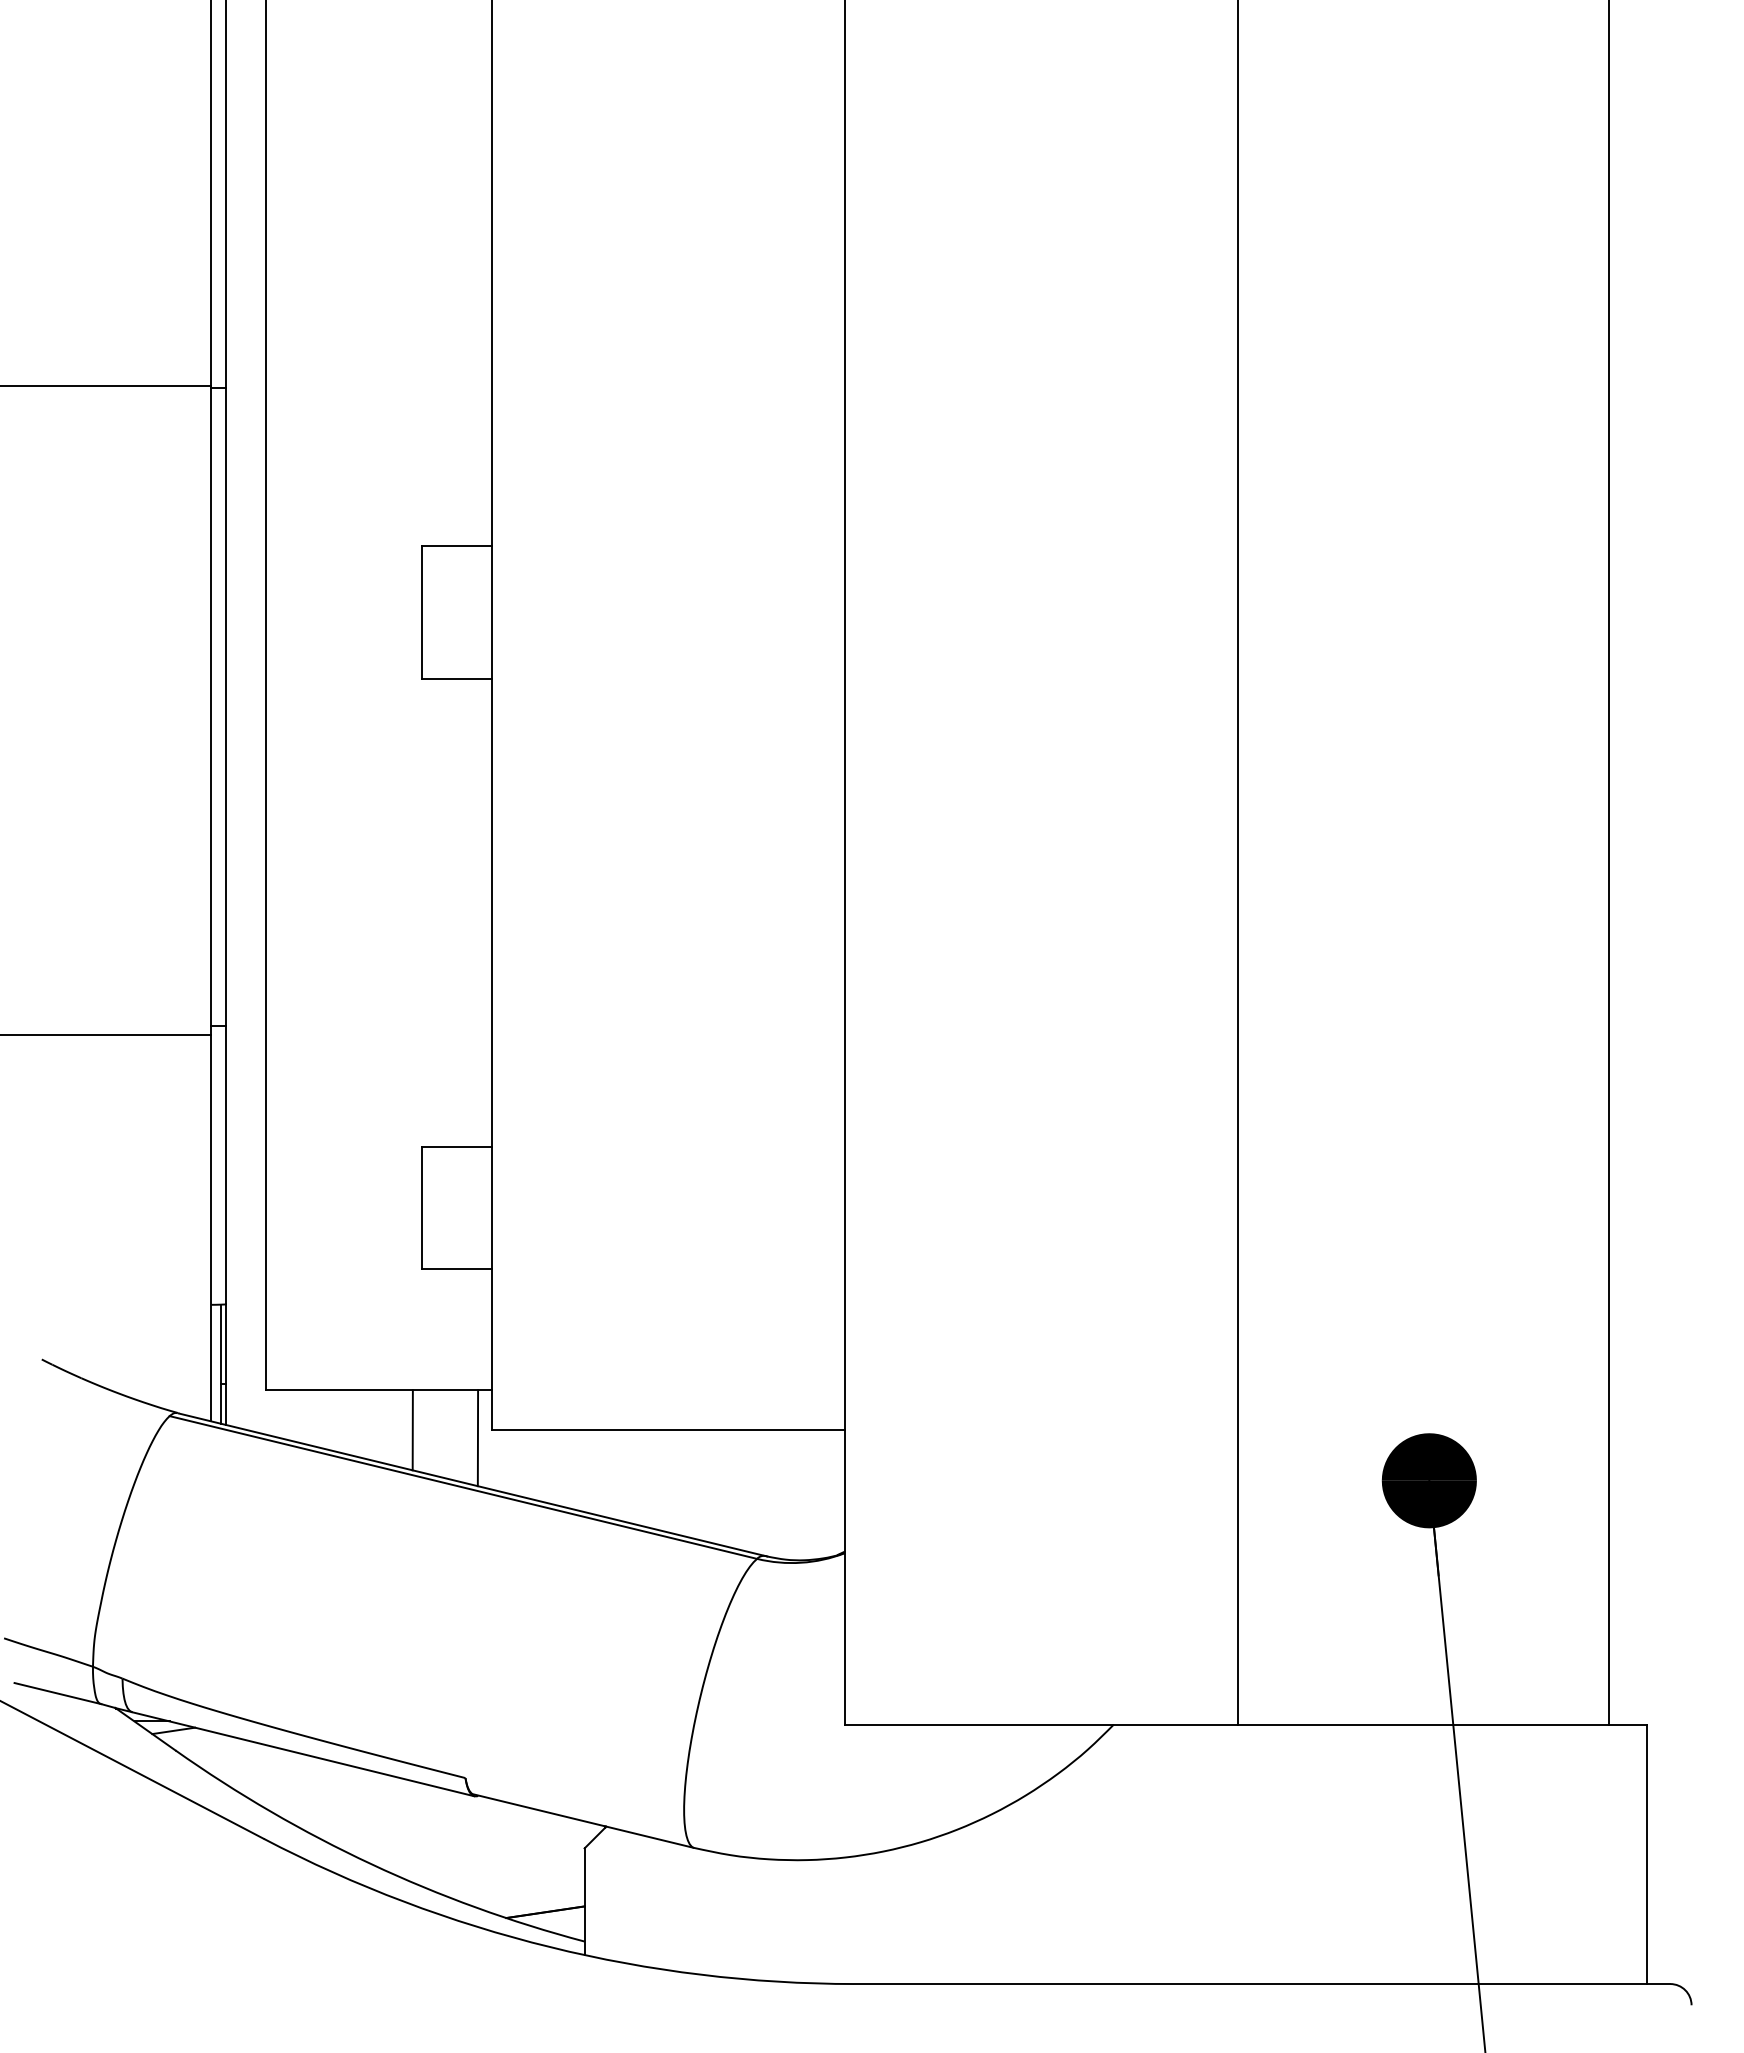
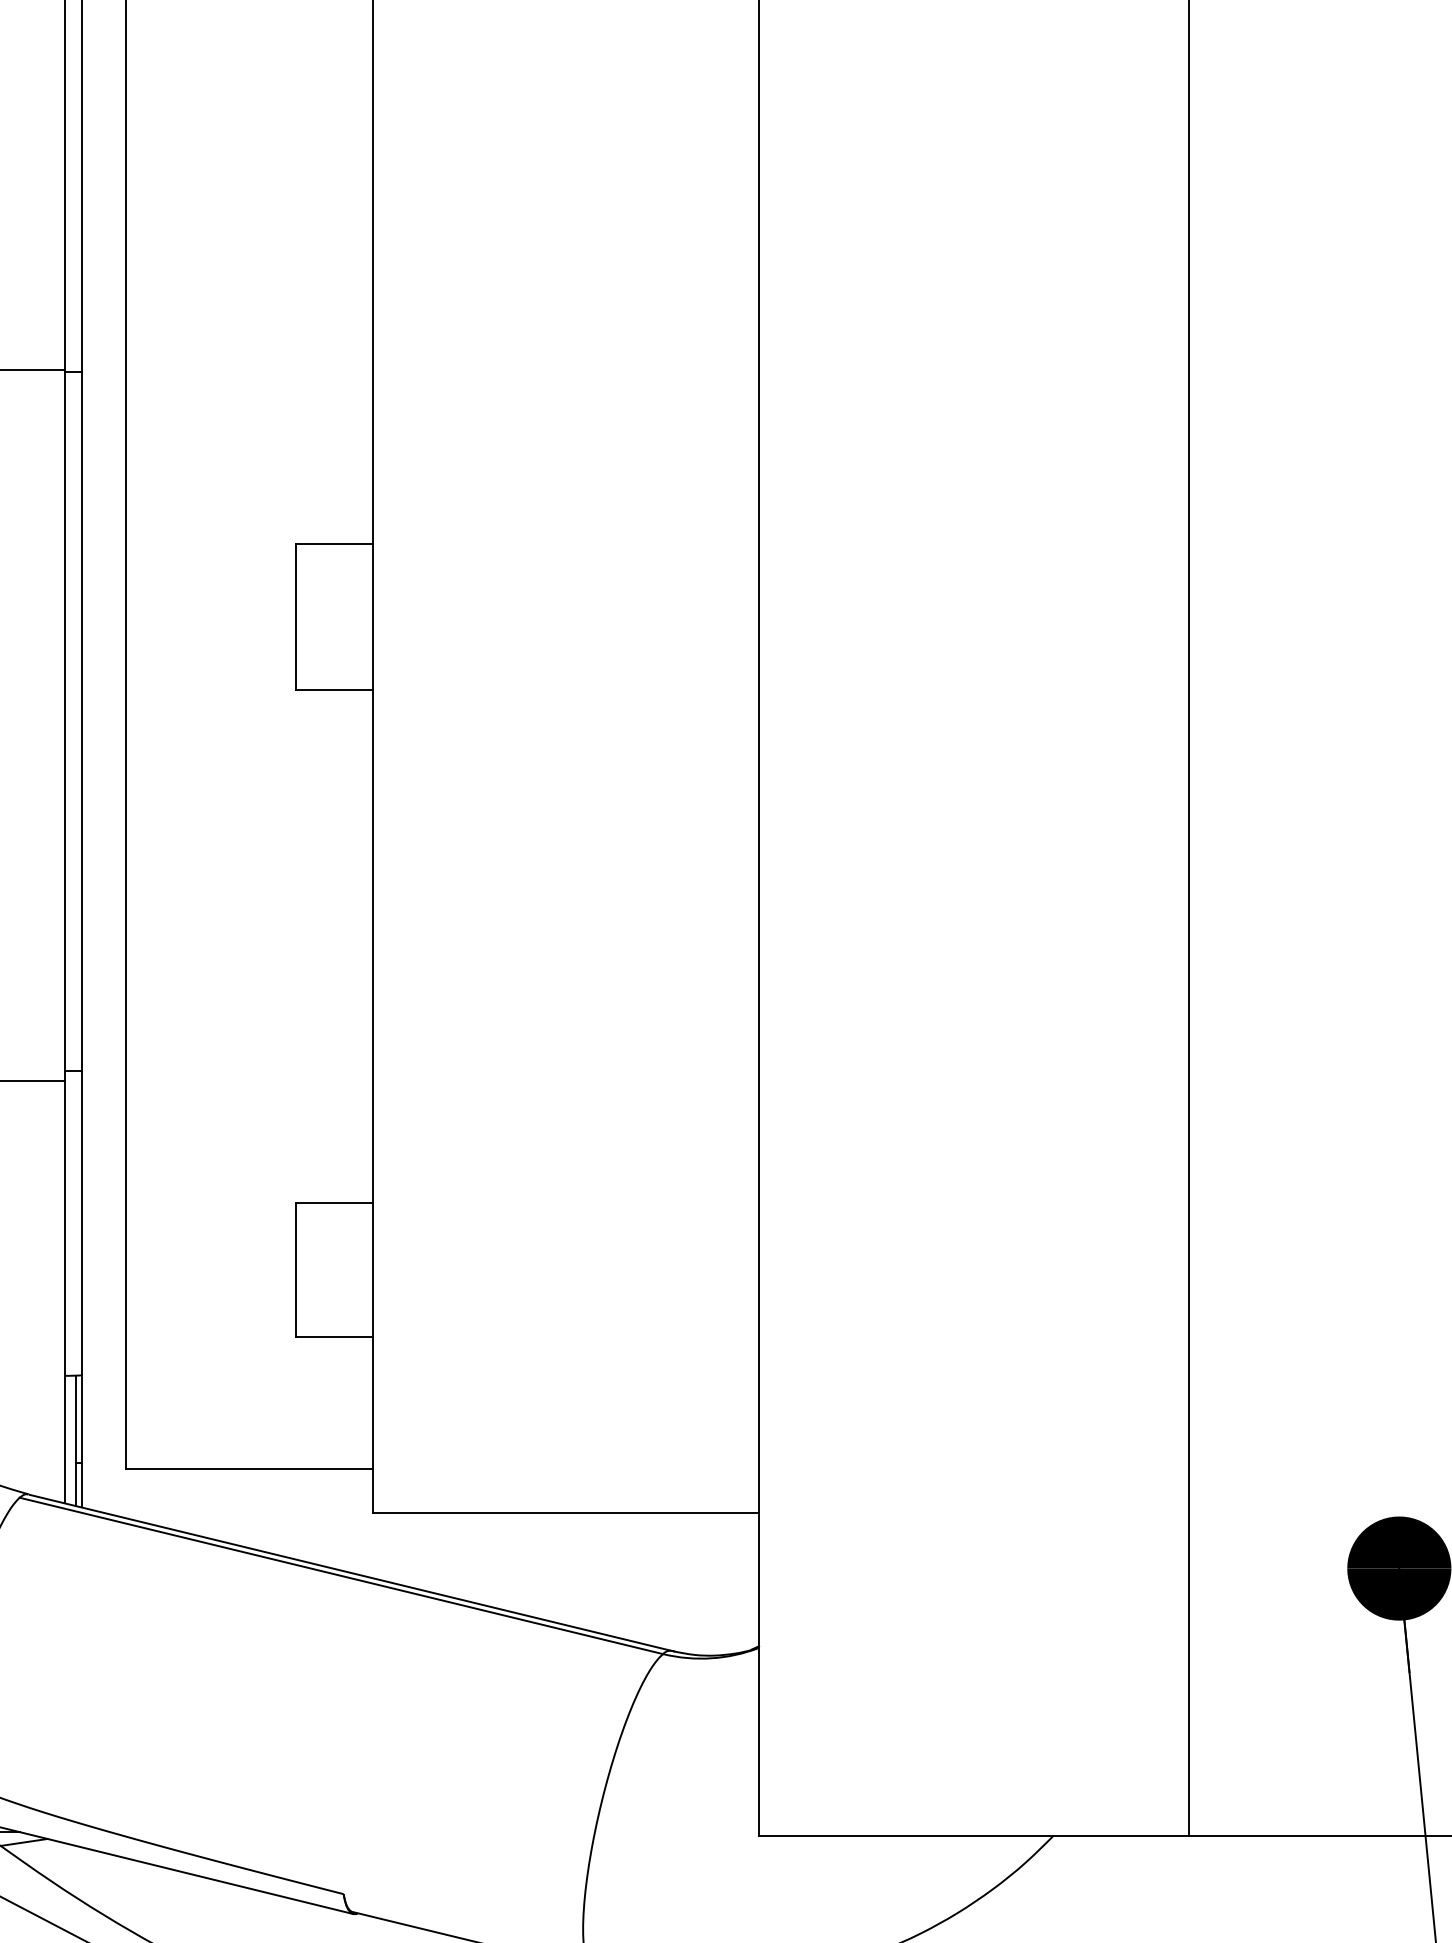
line: (412, 1430) -> (285, 1513), removed
line: (477, 1438) -> (356, 1522), removed

